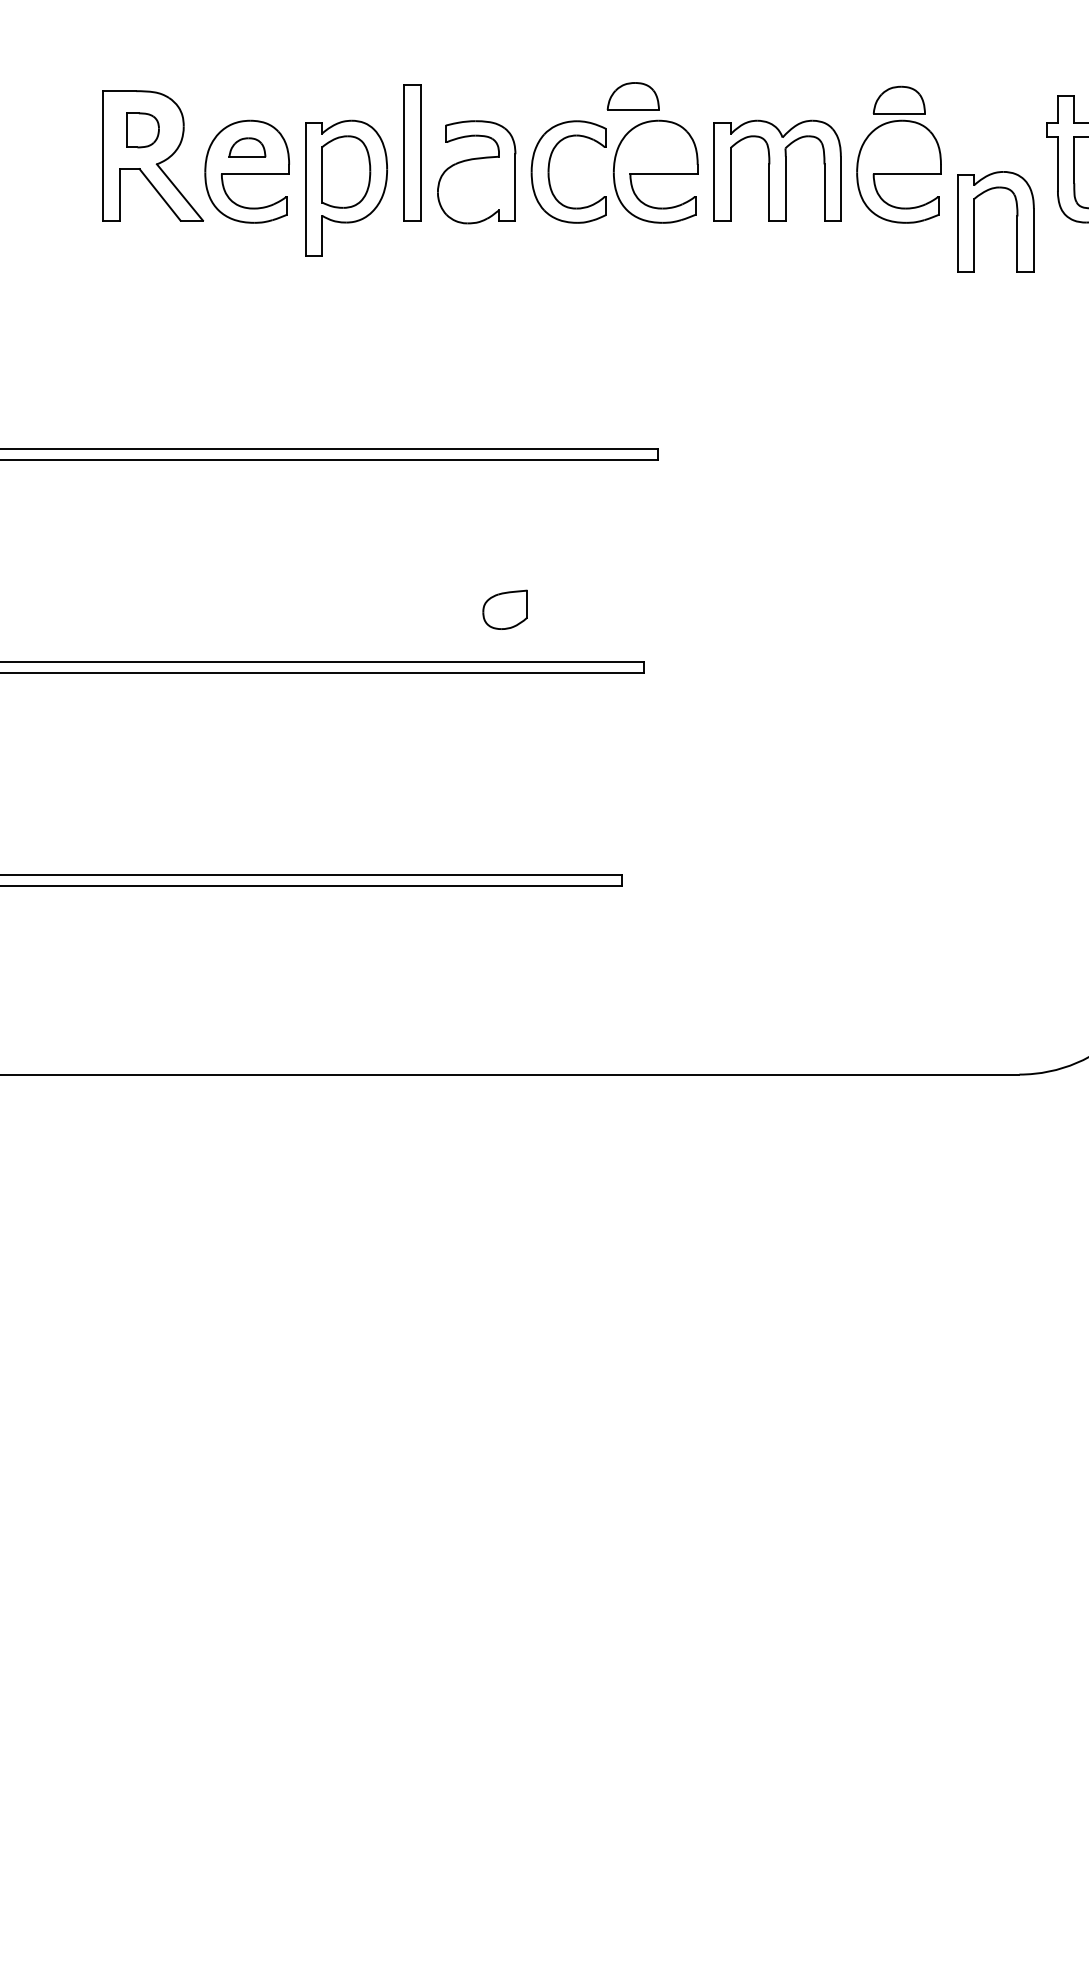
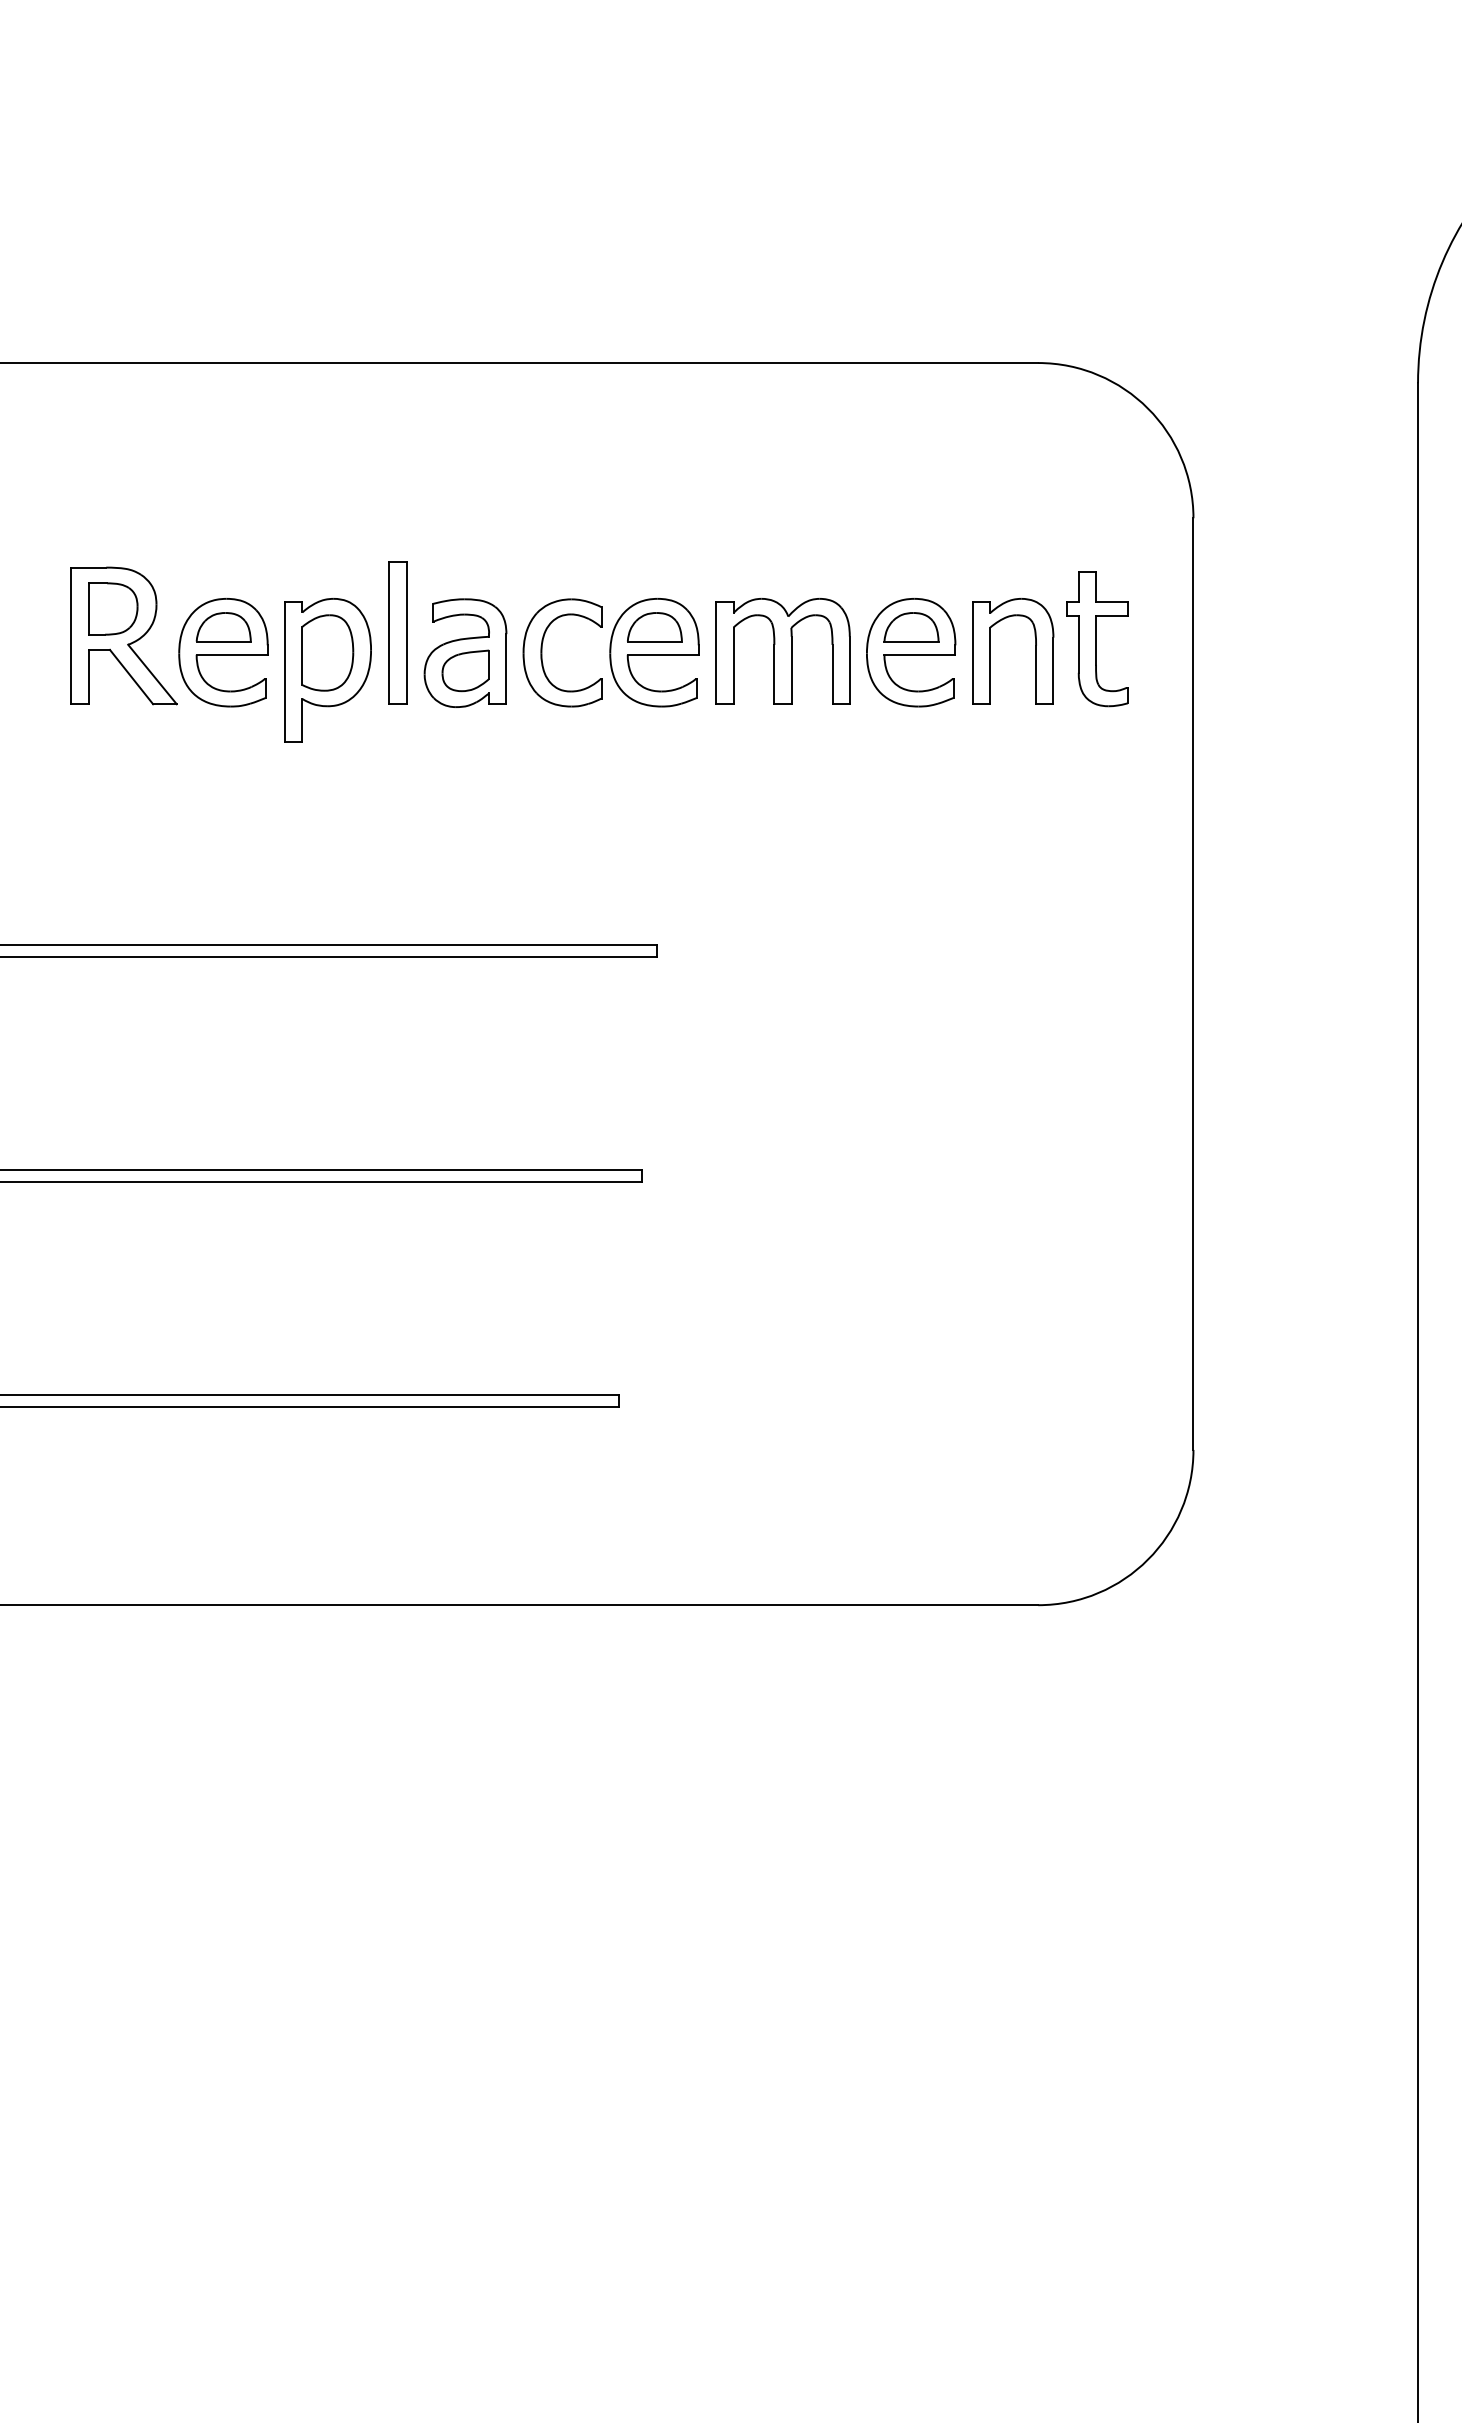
part: (633, 96) -> (654, 627), moved
part: (899, 100) -> (911, 627), moved
part: (143, 129) -> (113, 608), size x1.43
part: (247, 147) -> (223, 627), size x1.43
part: (1016, 221) -> (1035, 651), moved
part: (505, 609) -> (465, 670), moved

